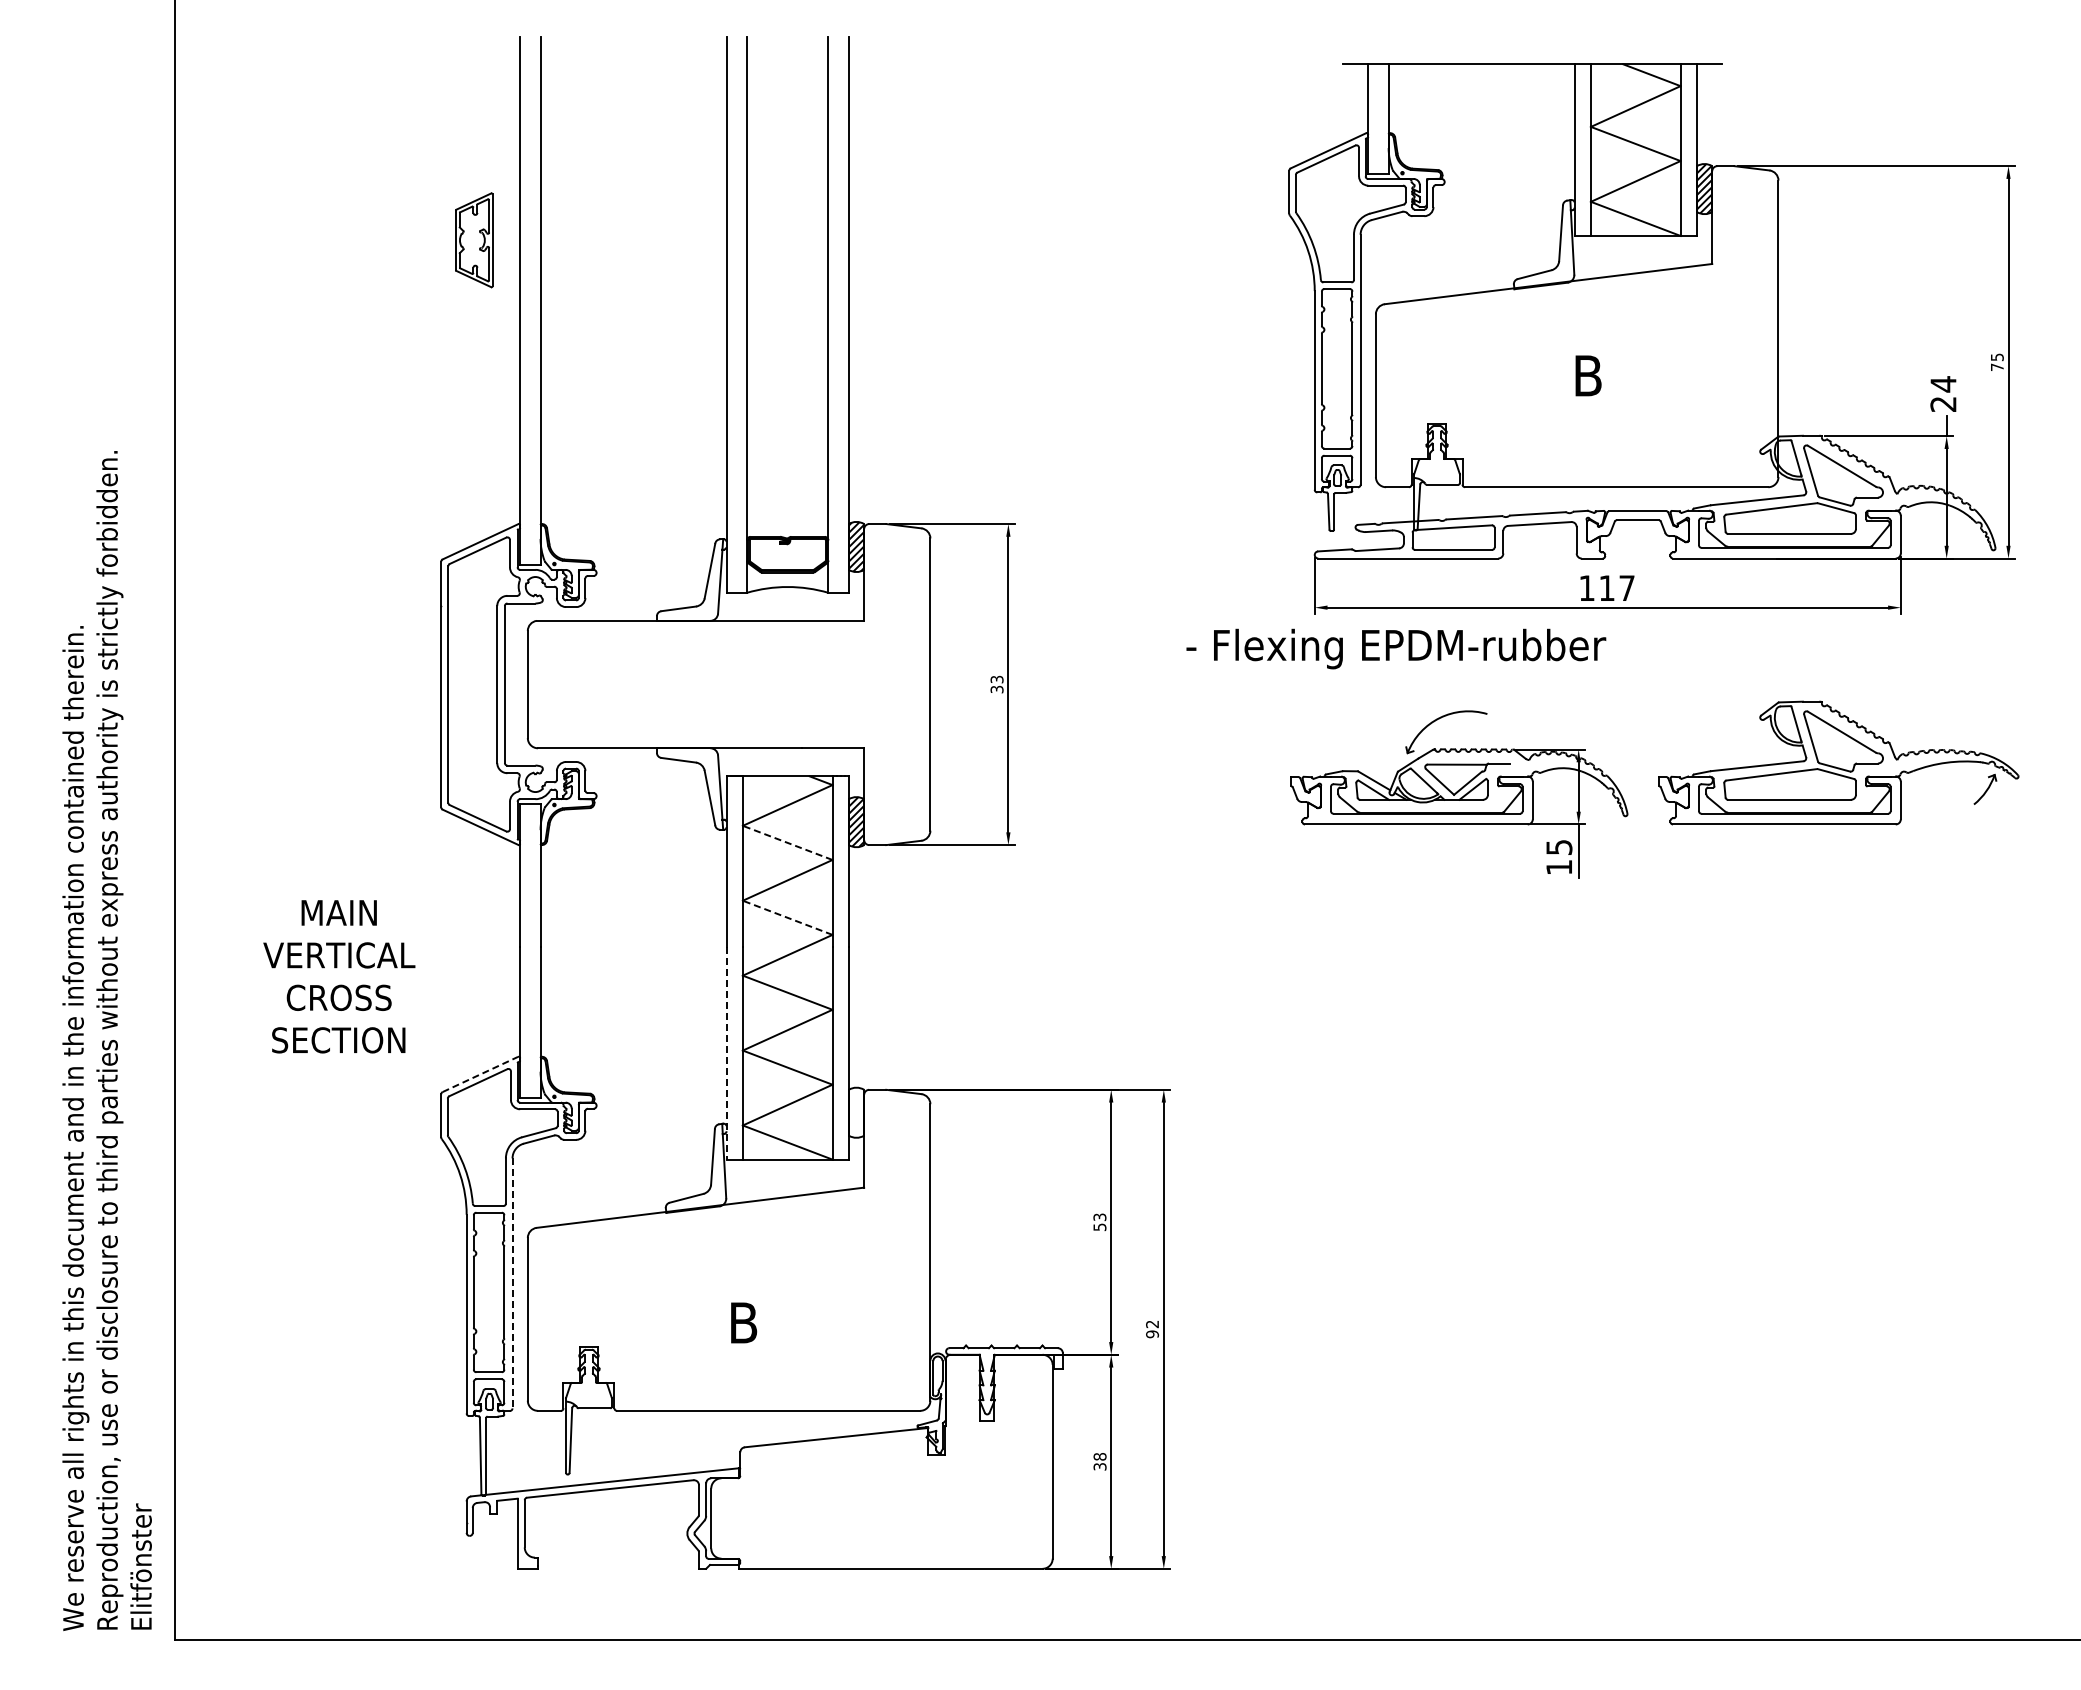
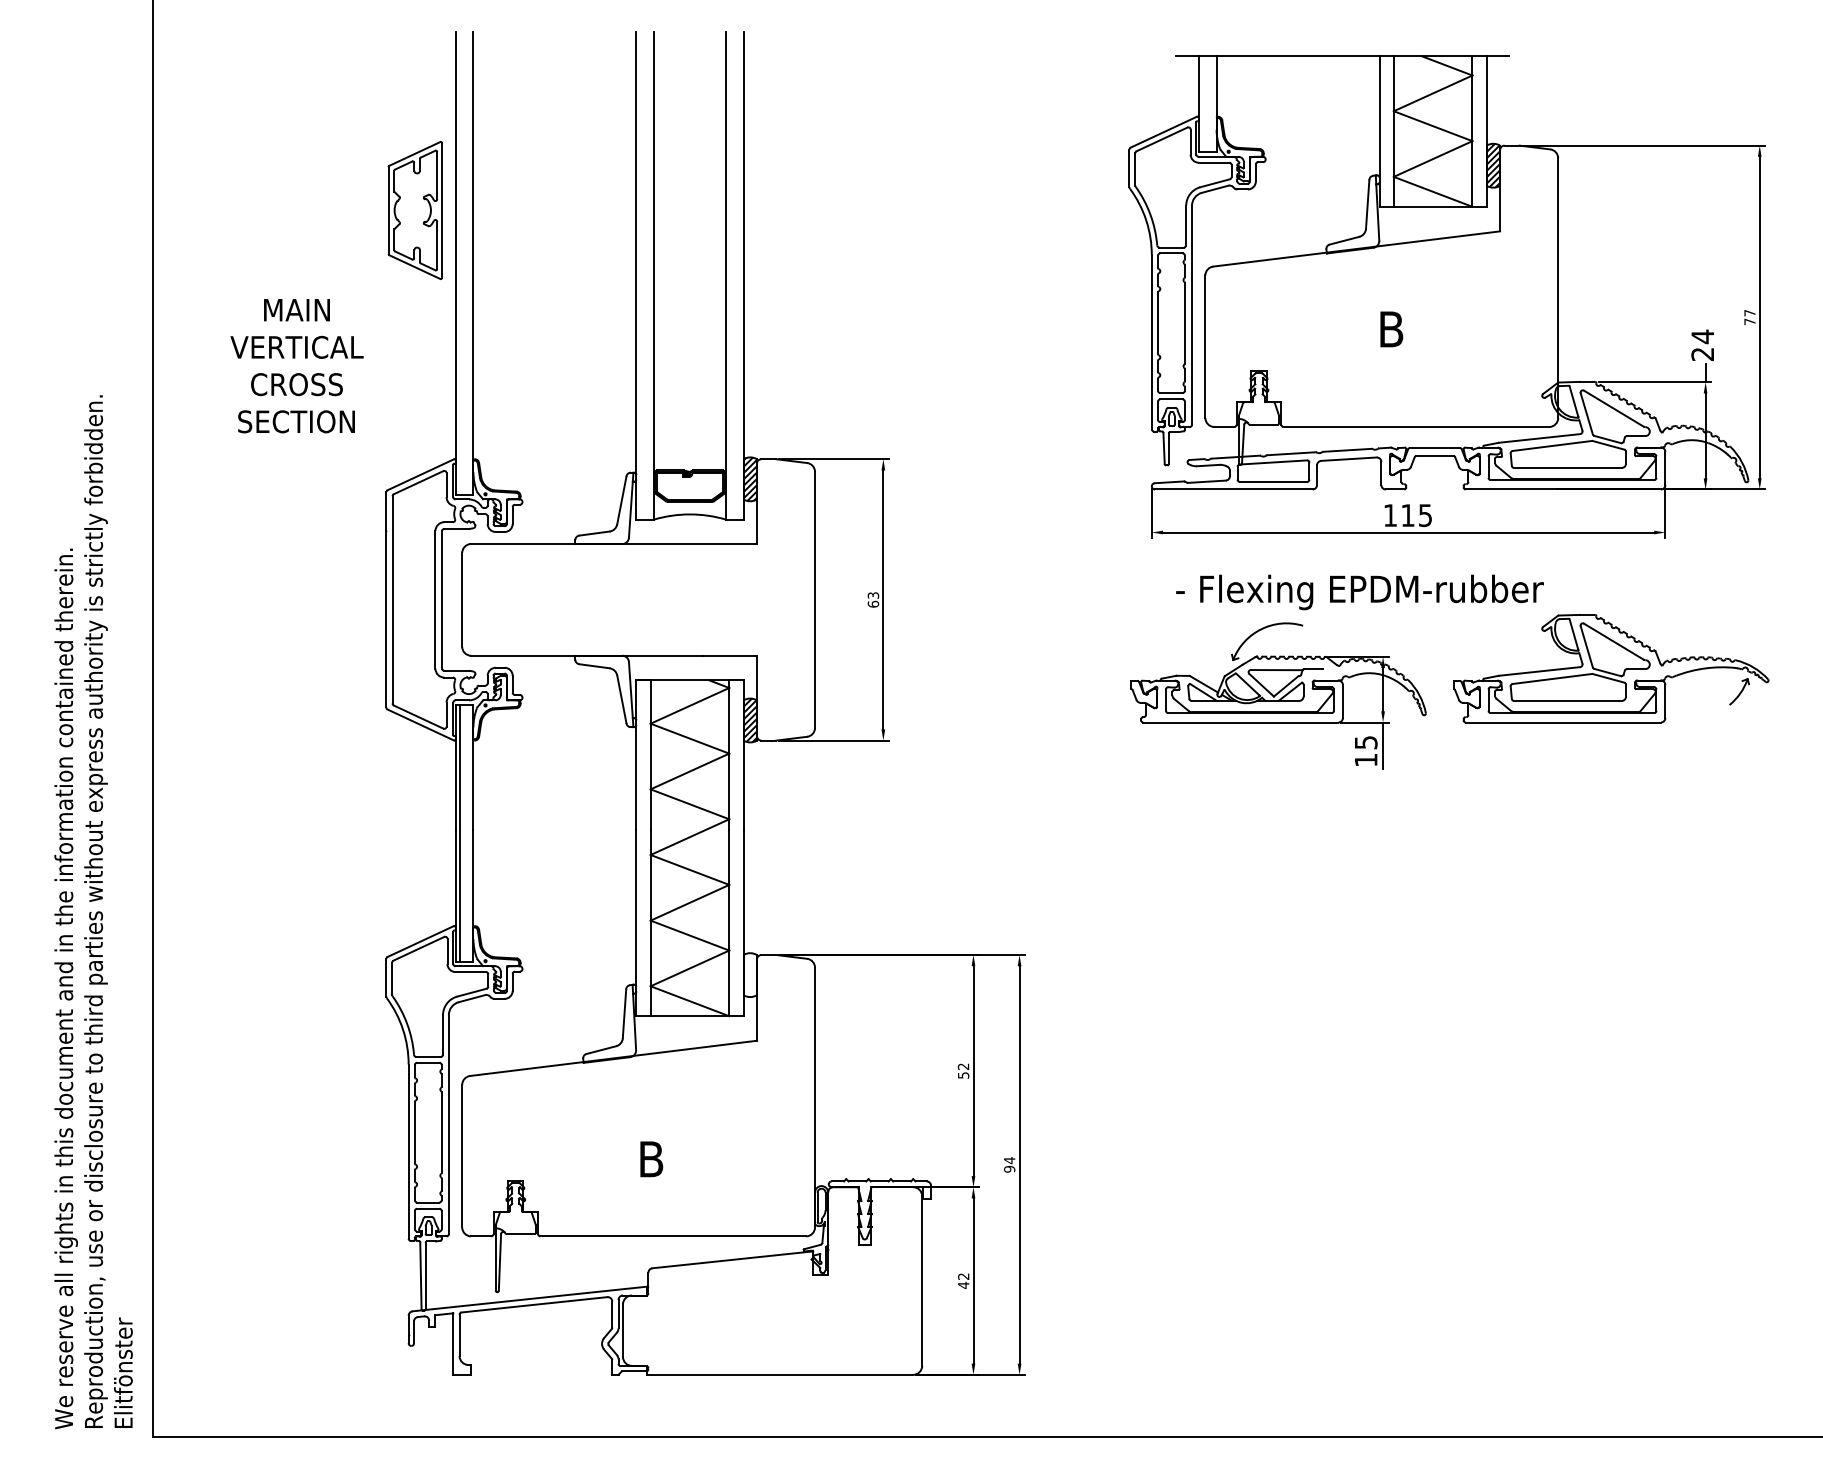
part: (473, 240) -> (414, 210), size x1.67
text: (1997, 357) -> (1750, 313), 75 -> 77
text: (1626, 588) -> (1425, 515), 117 -> 115
text: (1396, 648) -> (1360, 591), moved
text: (996, 689) -> (872, 604), 33 -> 63
line: (787, 842) -> (689, 738), dashed -> solid
line: (787, 917) -> (689, 804), dashed -> solid
line: (524, 950) -> (459, 832), added
text: (339, 976) -> (297, 365), moved
line: (726, 1053) -> (636, 923), dashed -> solid
line: (480, 1074) -> (420, 941), dashed -> solid
text: (1100, 1216) -> (964, 1066), 53 -> 52
line: (512, 1283) -> (448, 1124), dashed -> solid
text: (1152, 1324) -> (1009, 1160), 92 -> 94
text: (1099, 1461) -> (963, 1280), 38 -> 42

